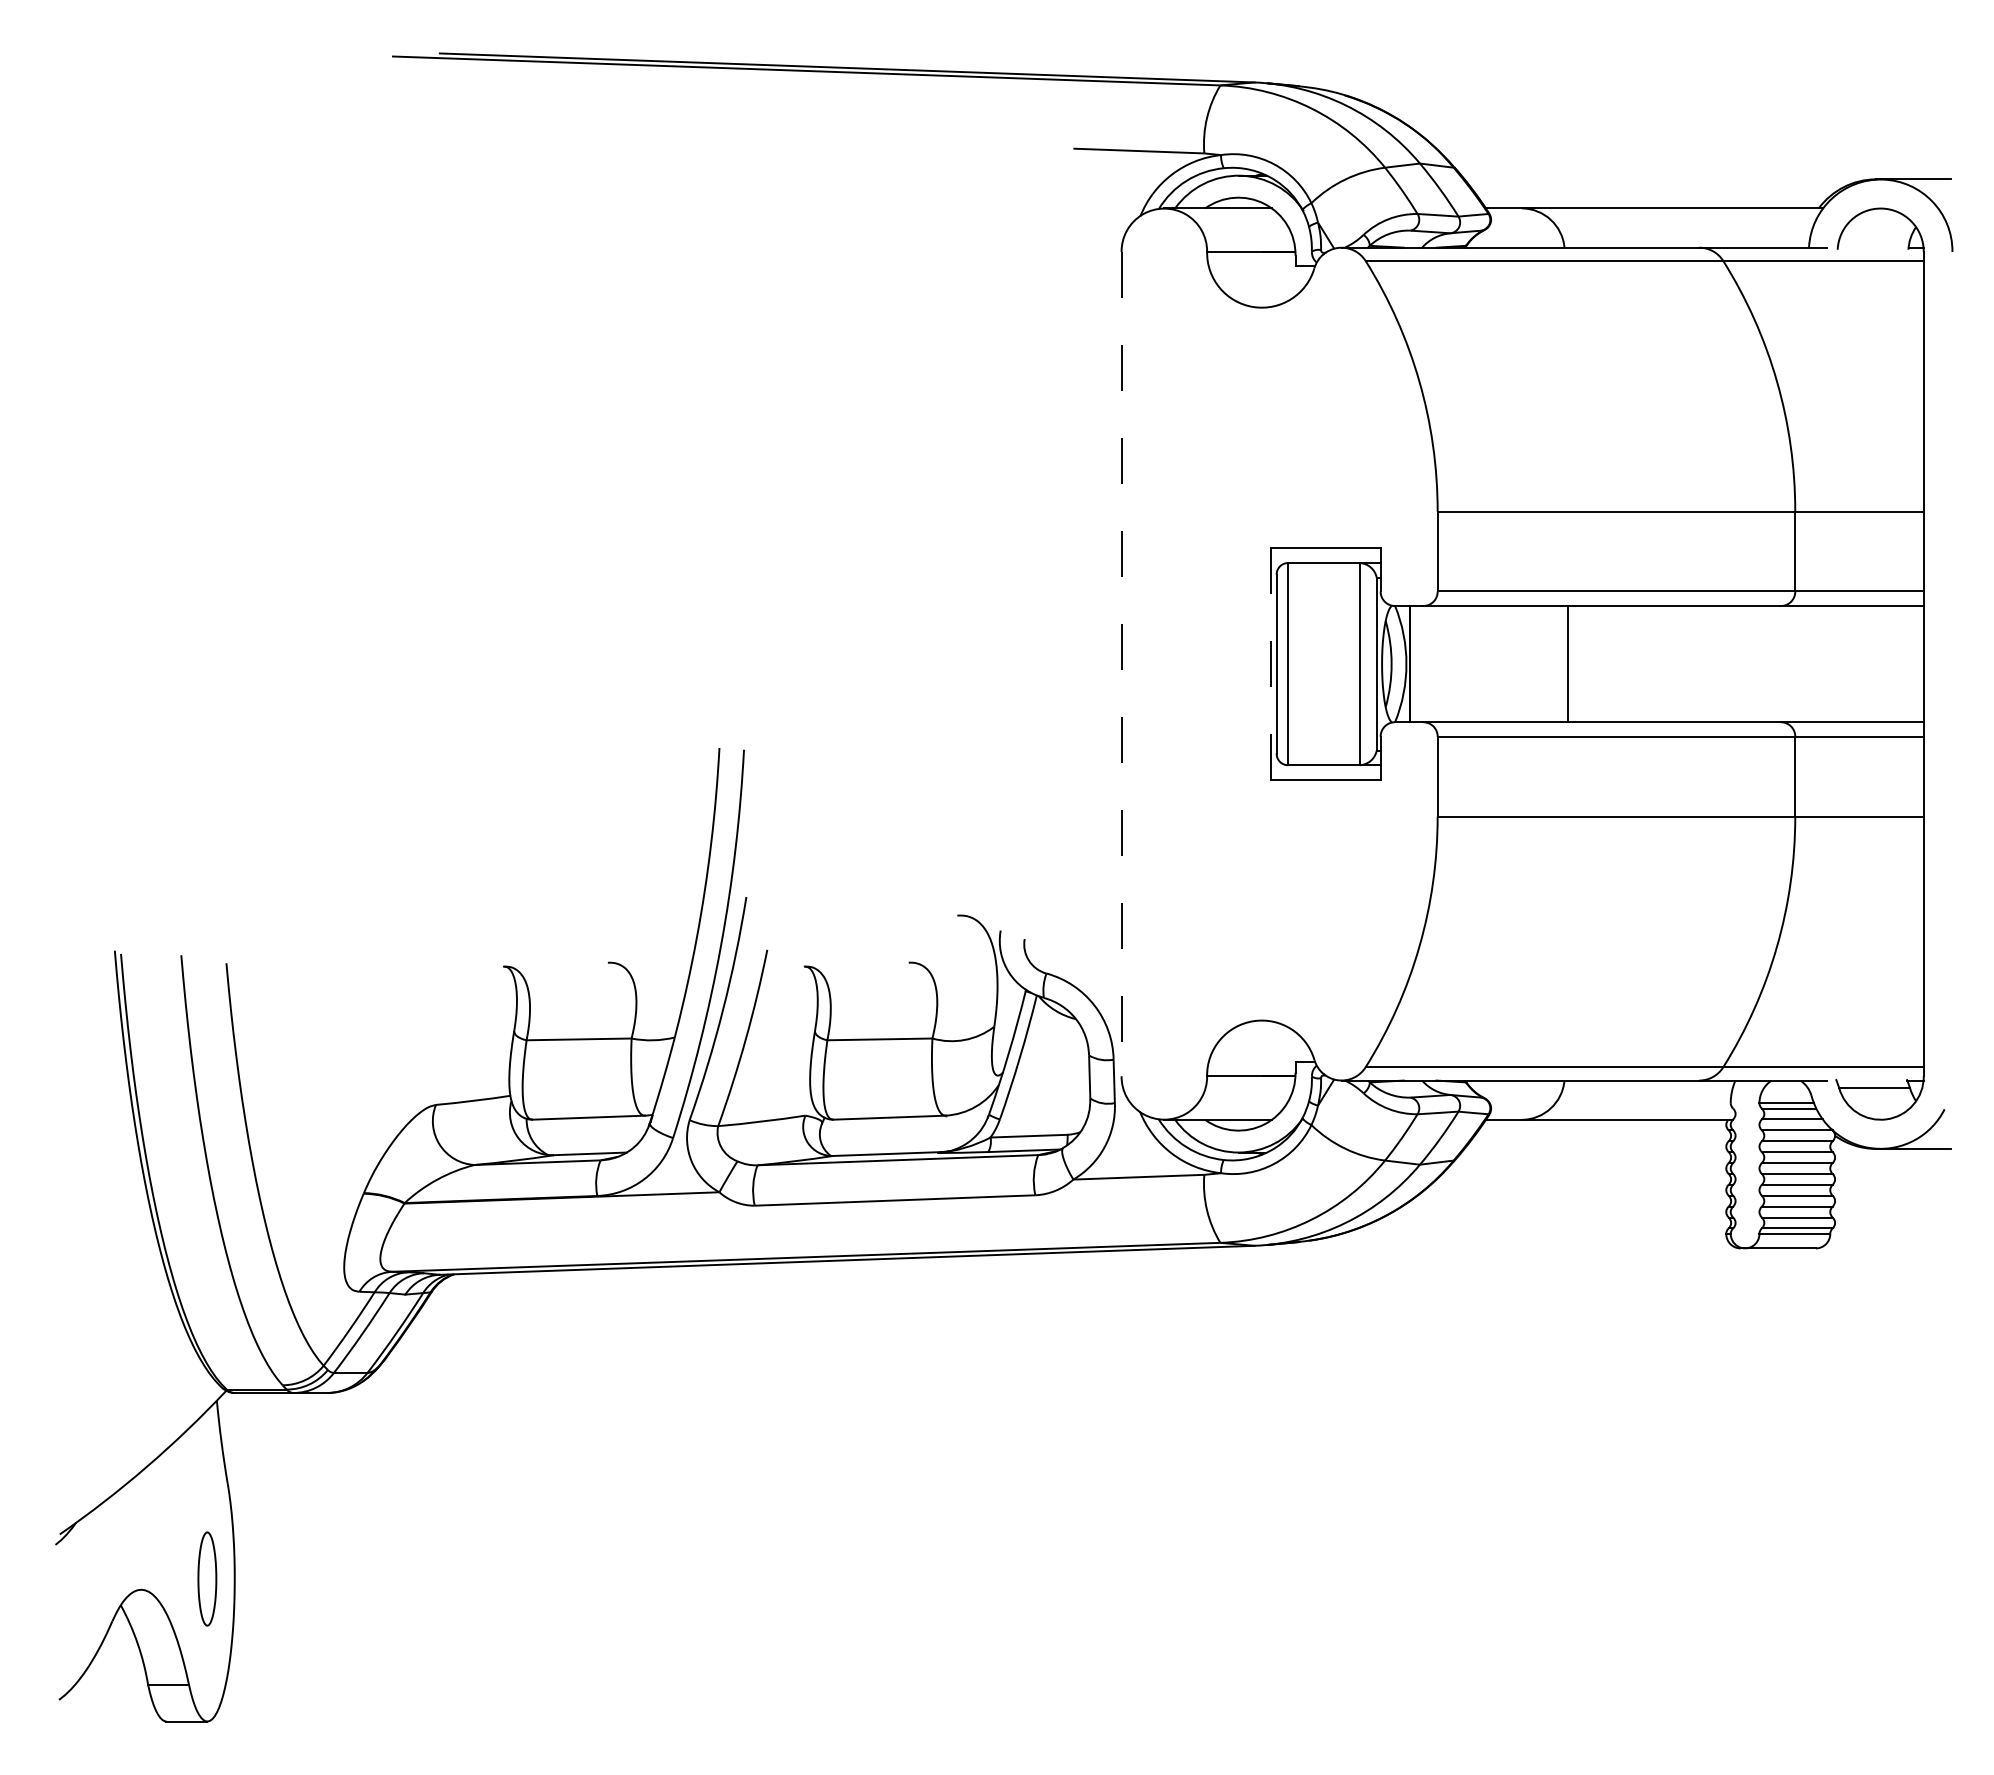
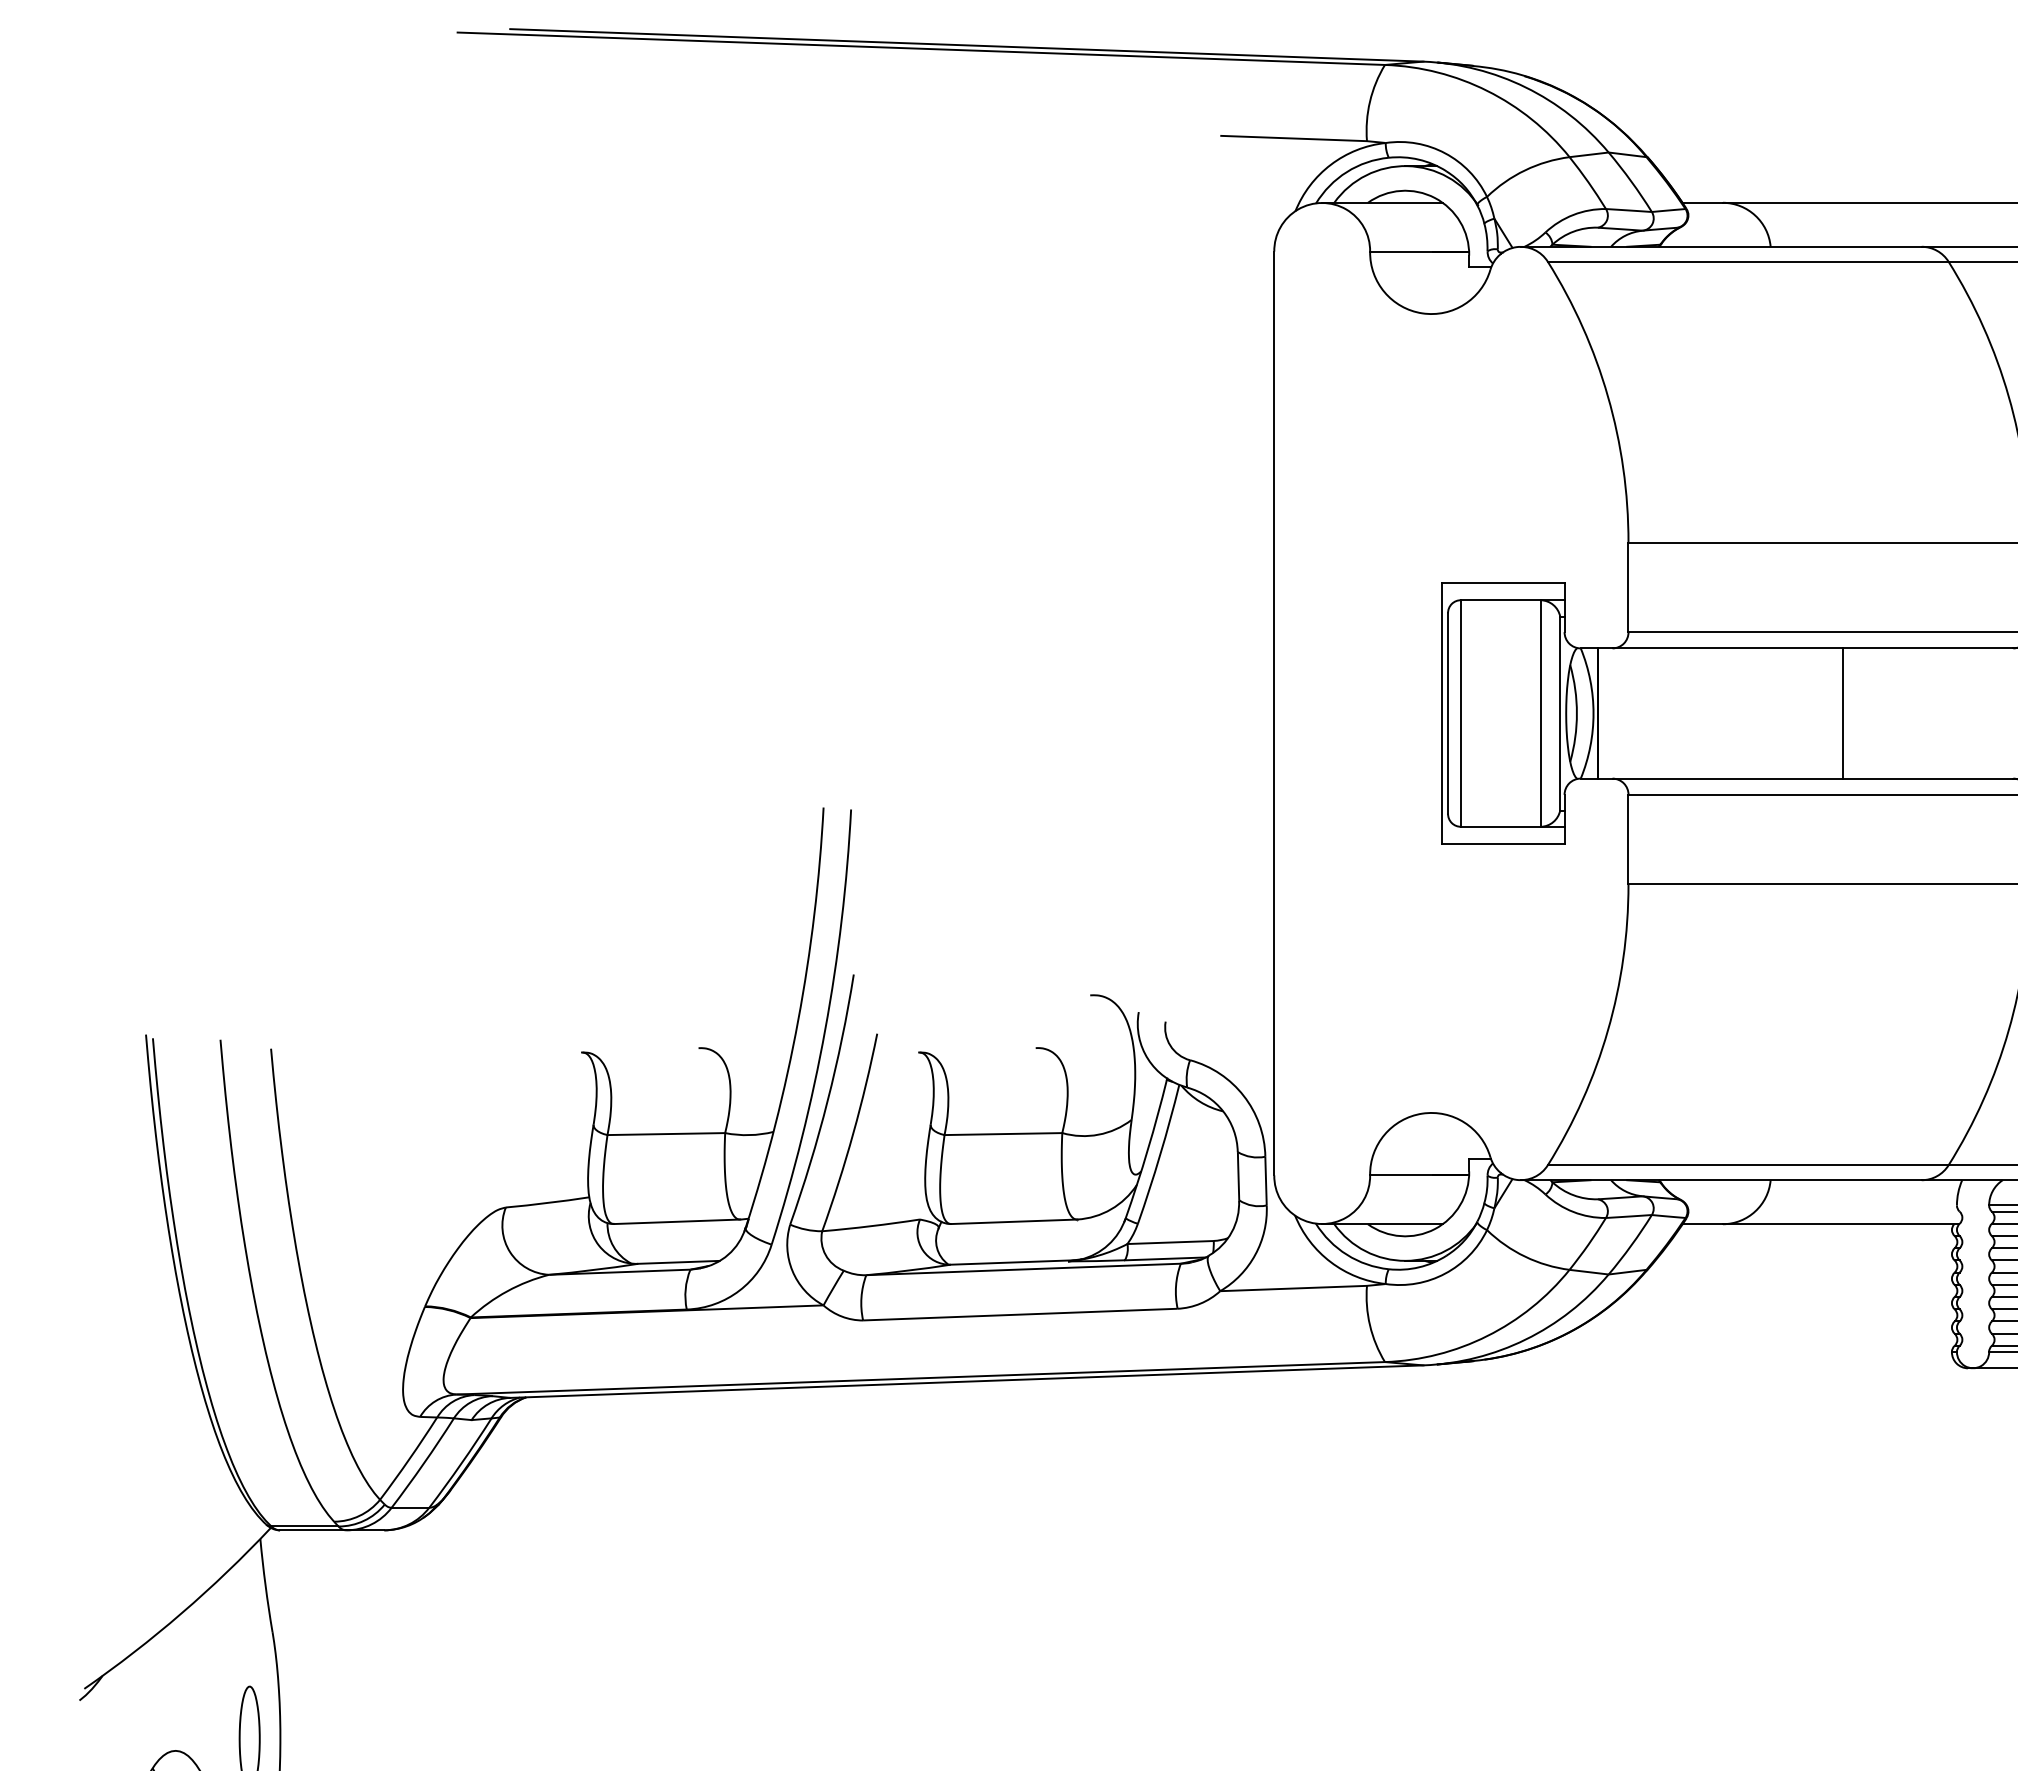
line: (1271, 663) -> (1442, 712), dashed -> solid
line: (1121, 664) -> (1274, 713), dashed -> solid
line: (1567, 664) -> (1842, 713), moved

